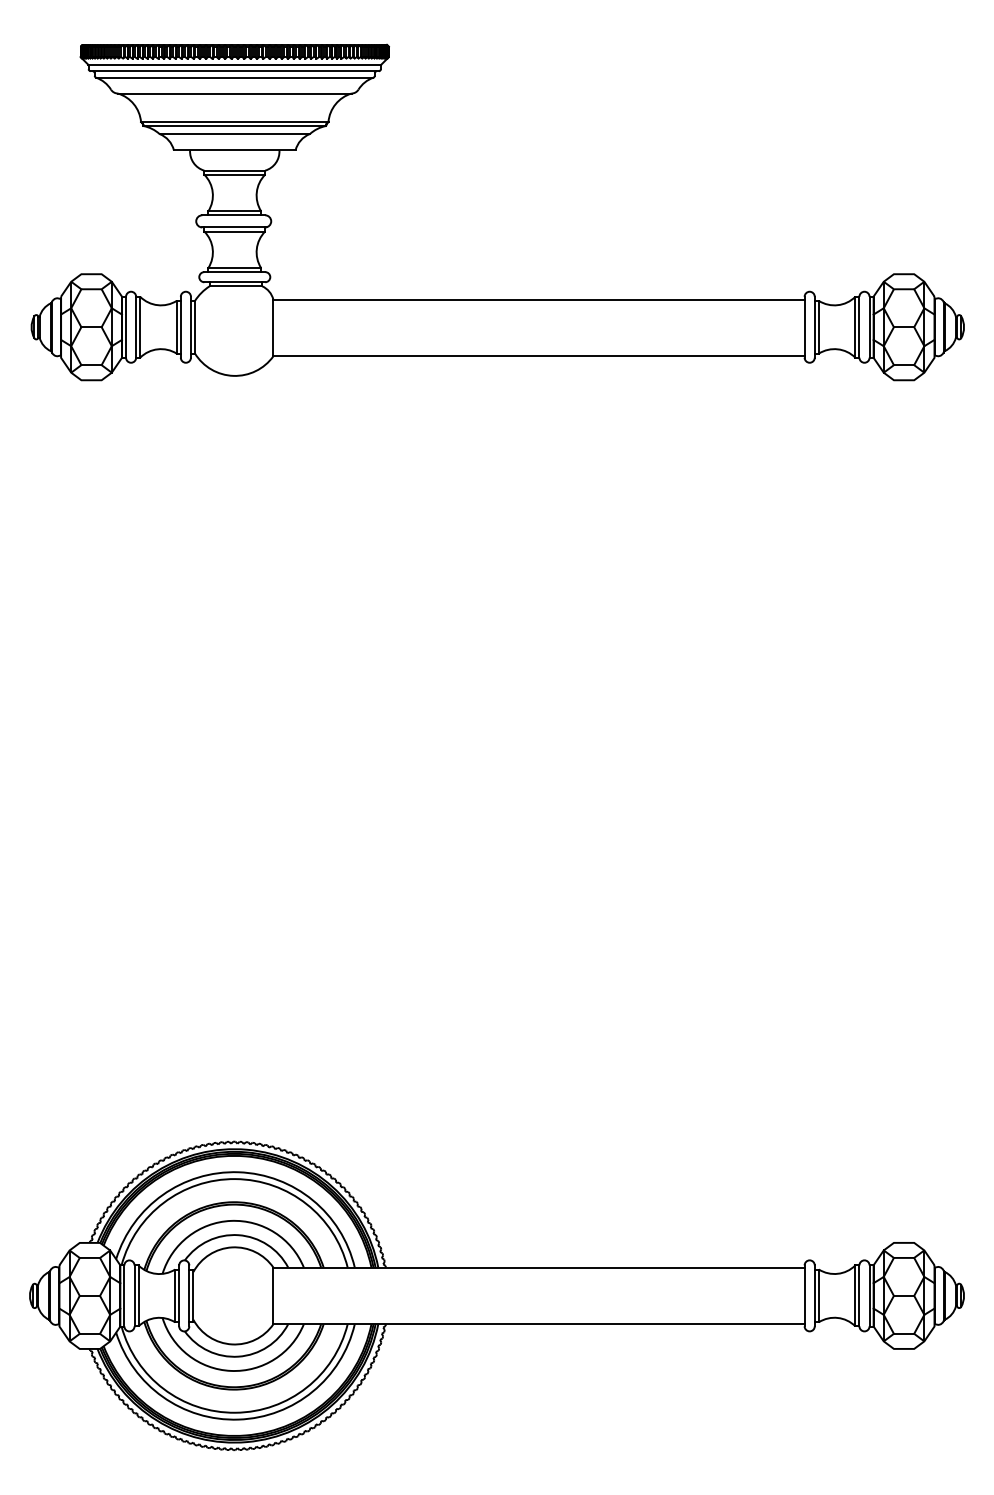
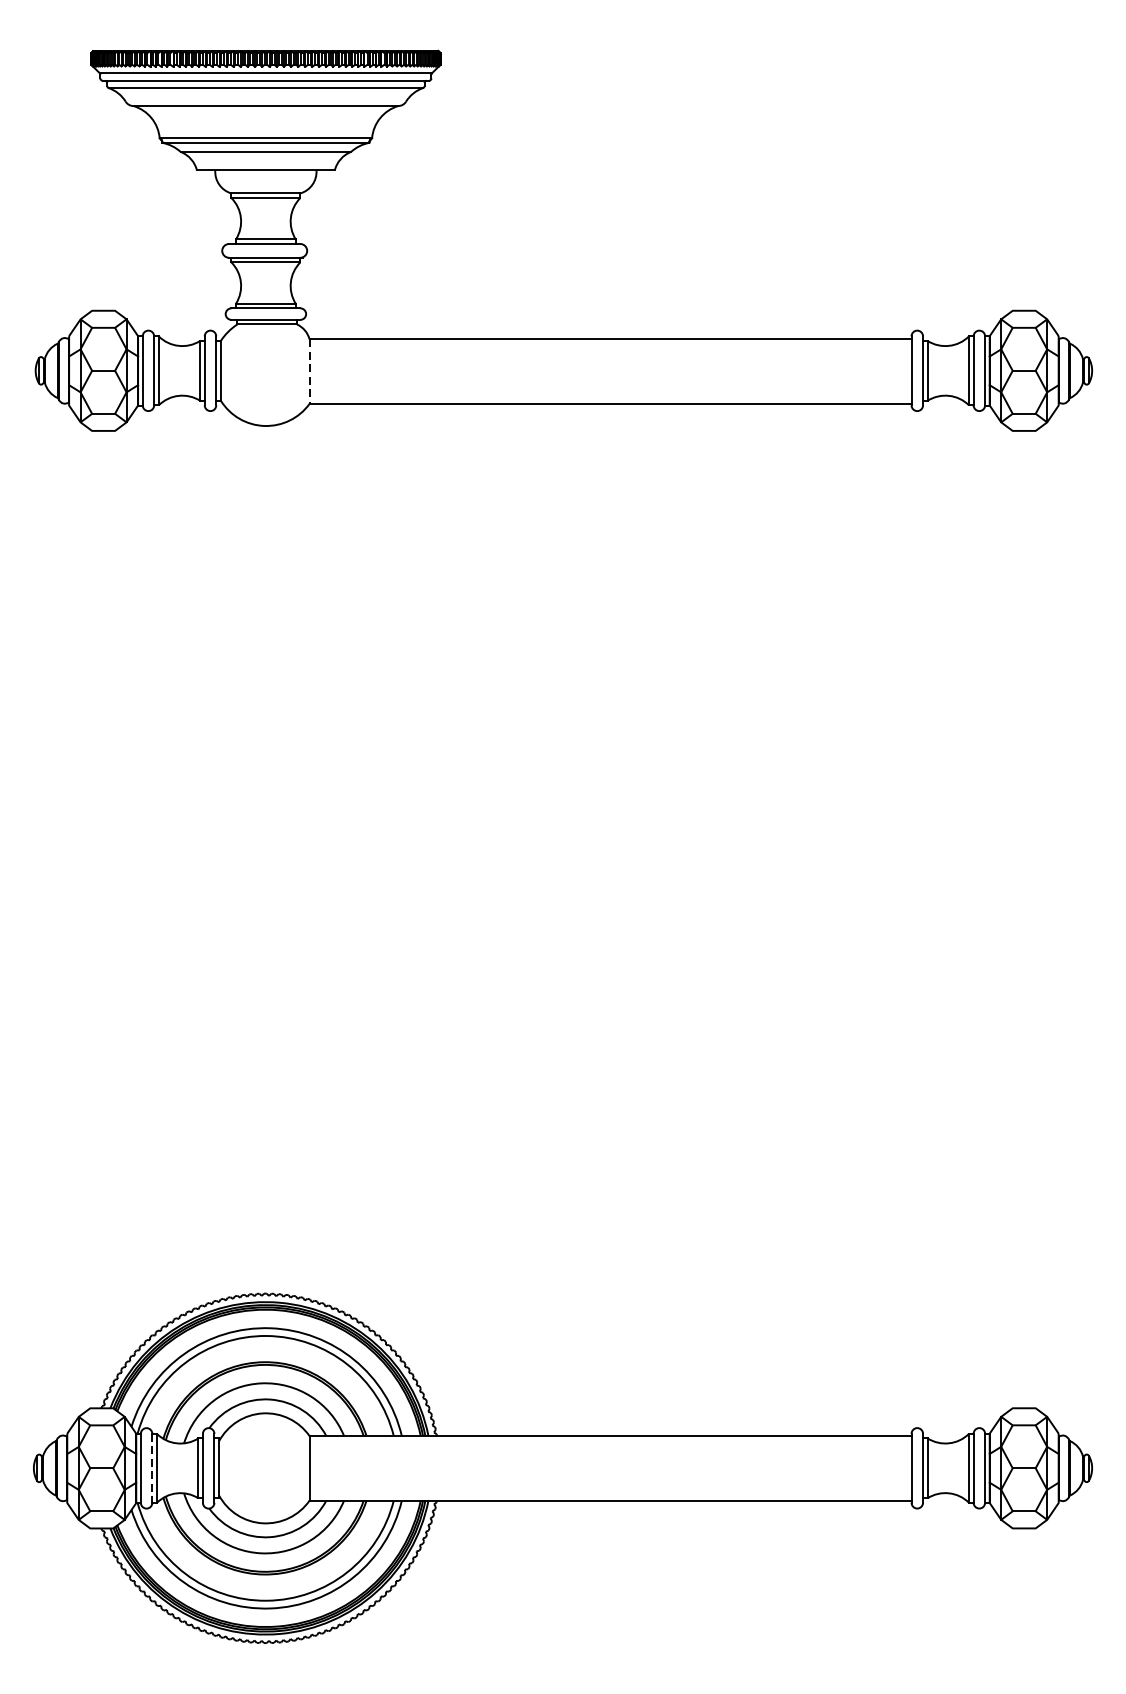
line: (273, 328) -> (309, 372), solid -> dashed
line: (134, 1296) -> (152, 1469), solid -> dashed

